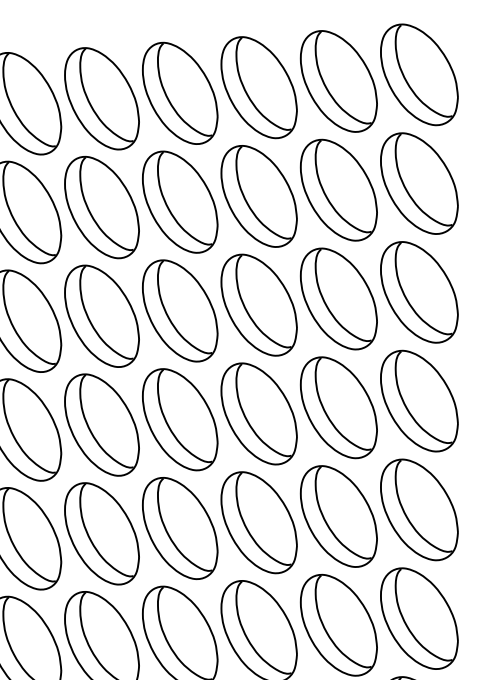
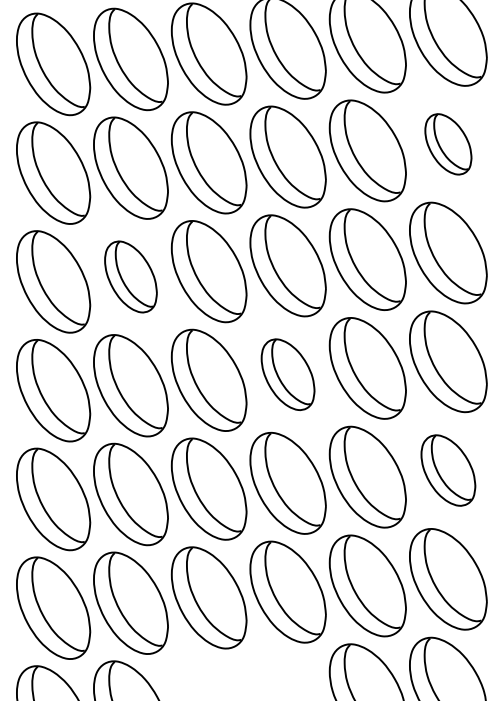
part: (419, 183) -> (448, 144), size x0.6
part: (101, 315) -> (130, 276), size x0.7
part: (258, 413) -> (287, 374), size x0.7
part: (419, 509) -> (448, 470), size x0.7

